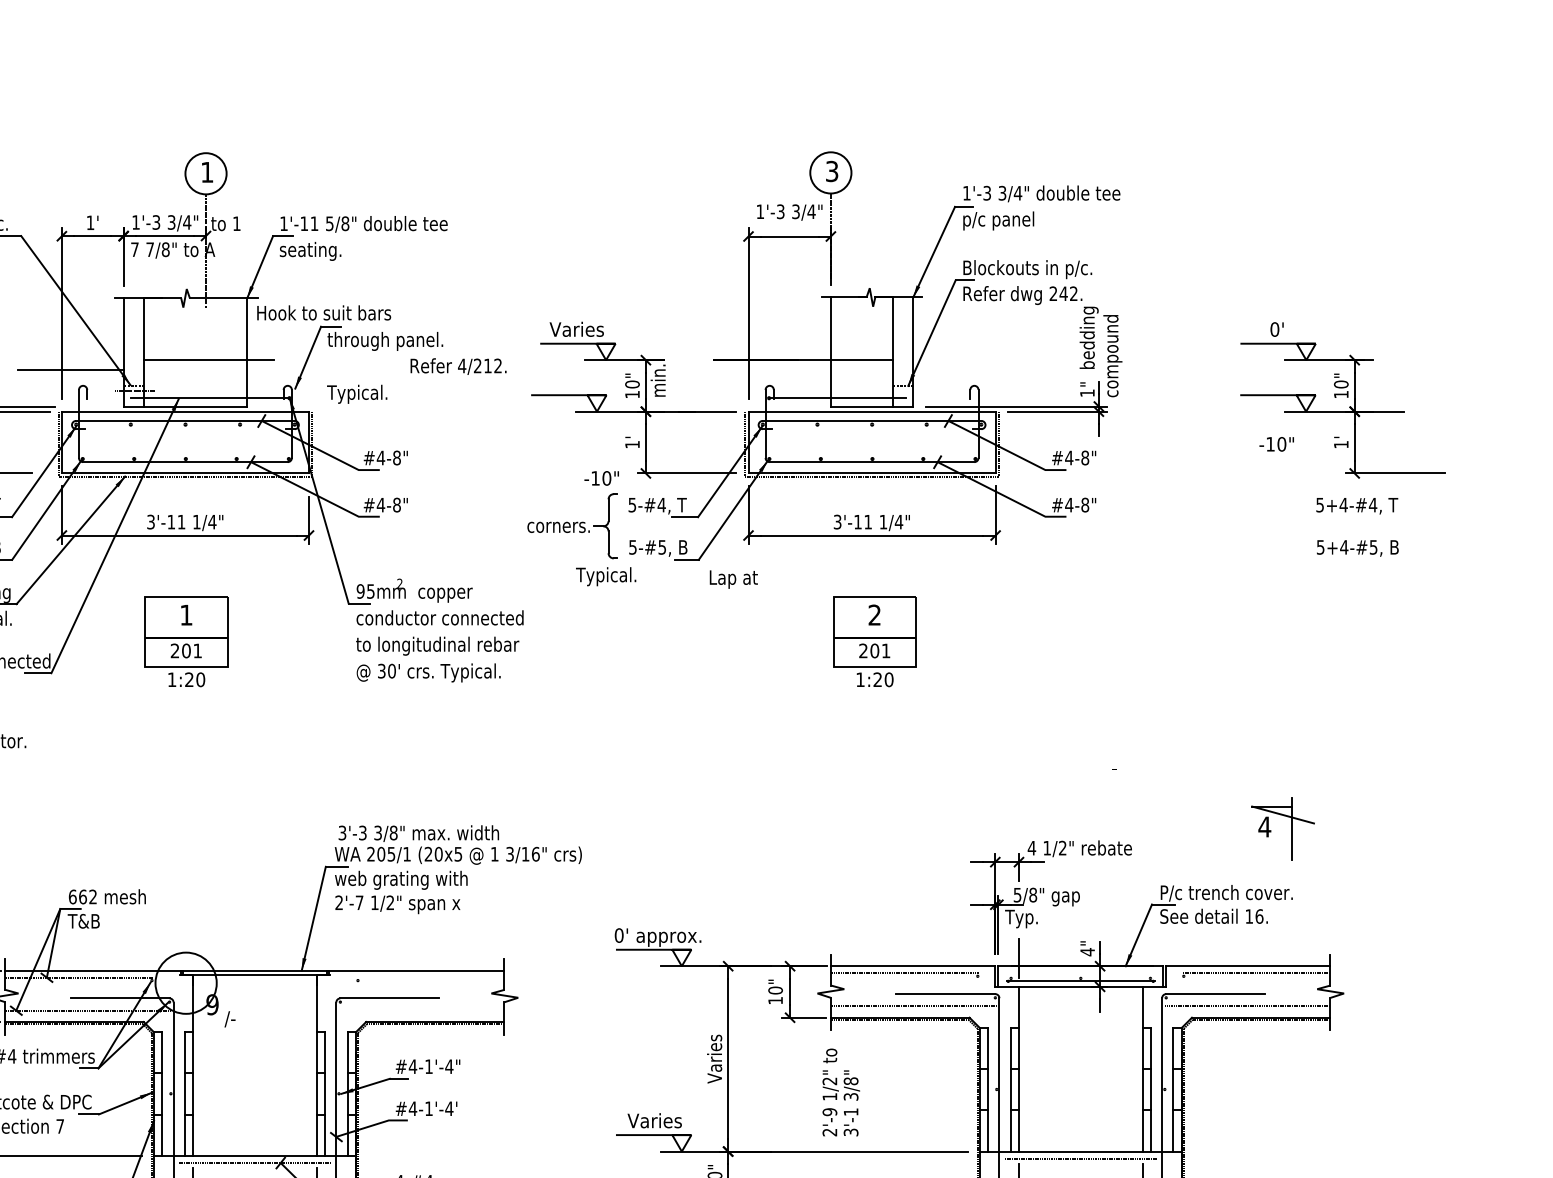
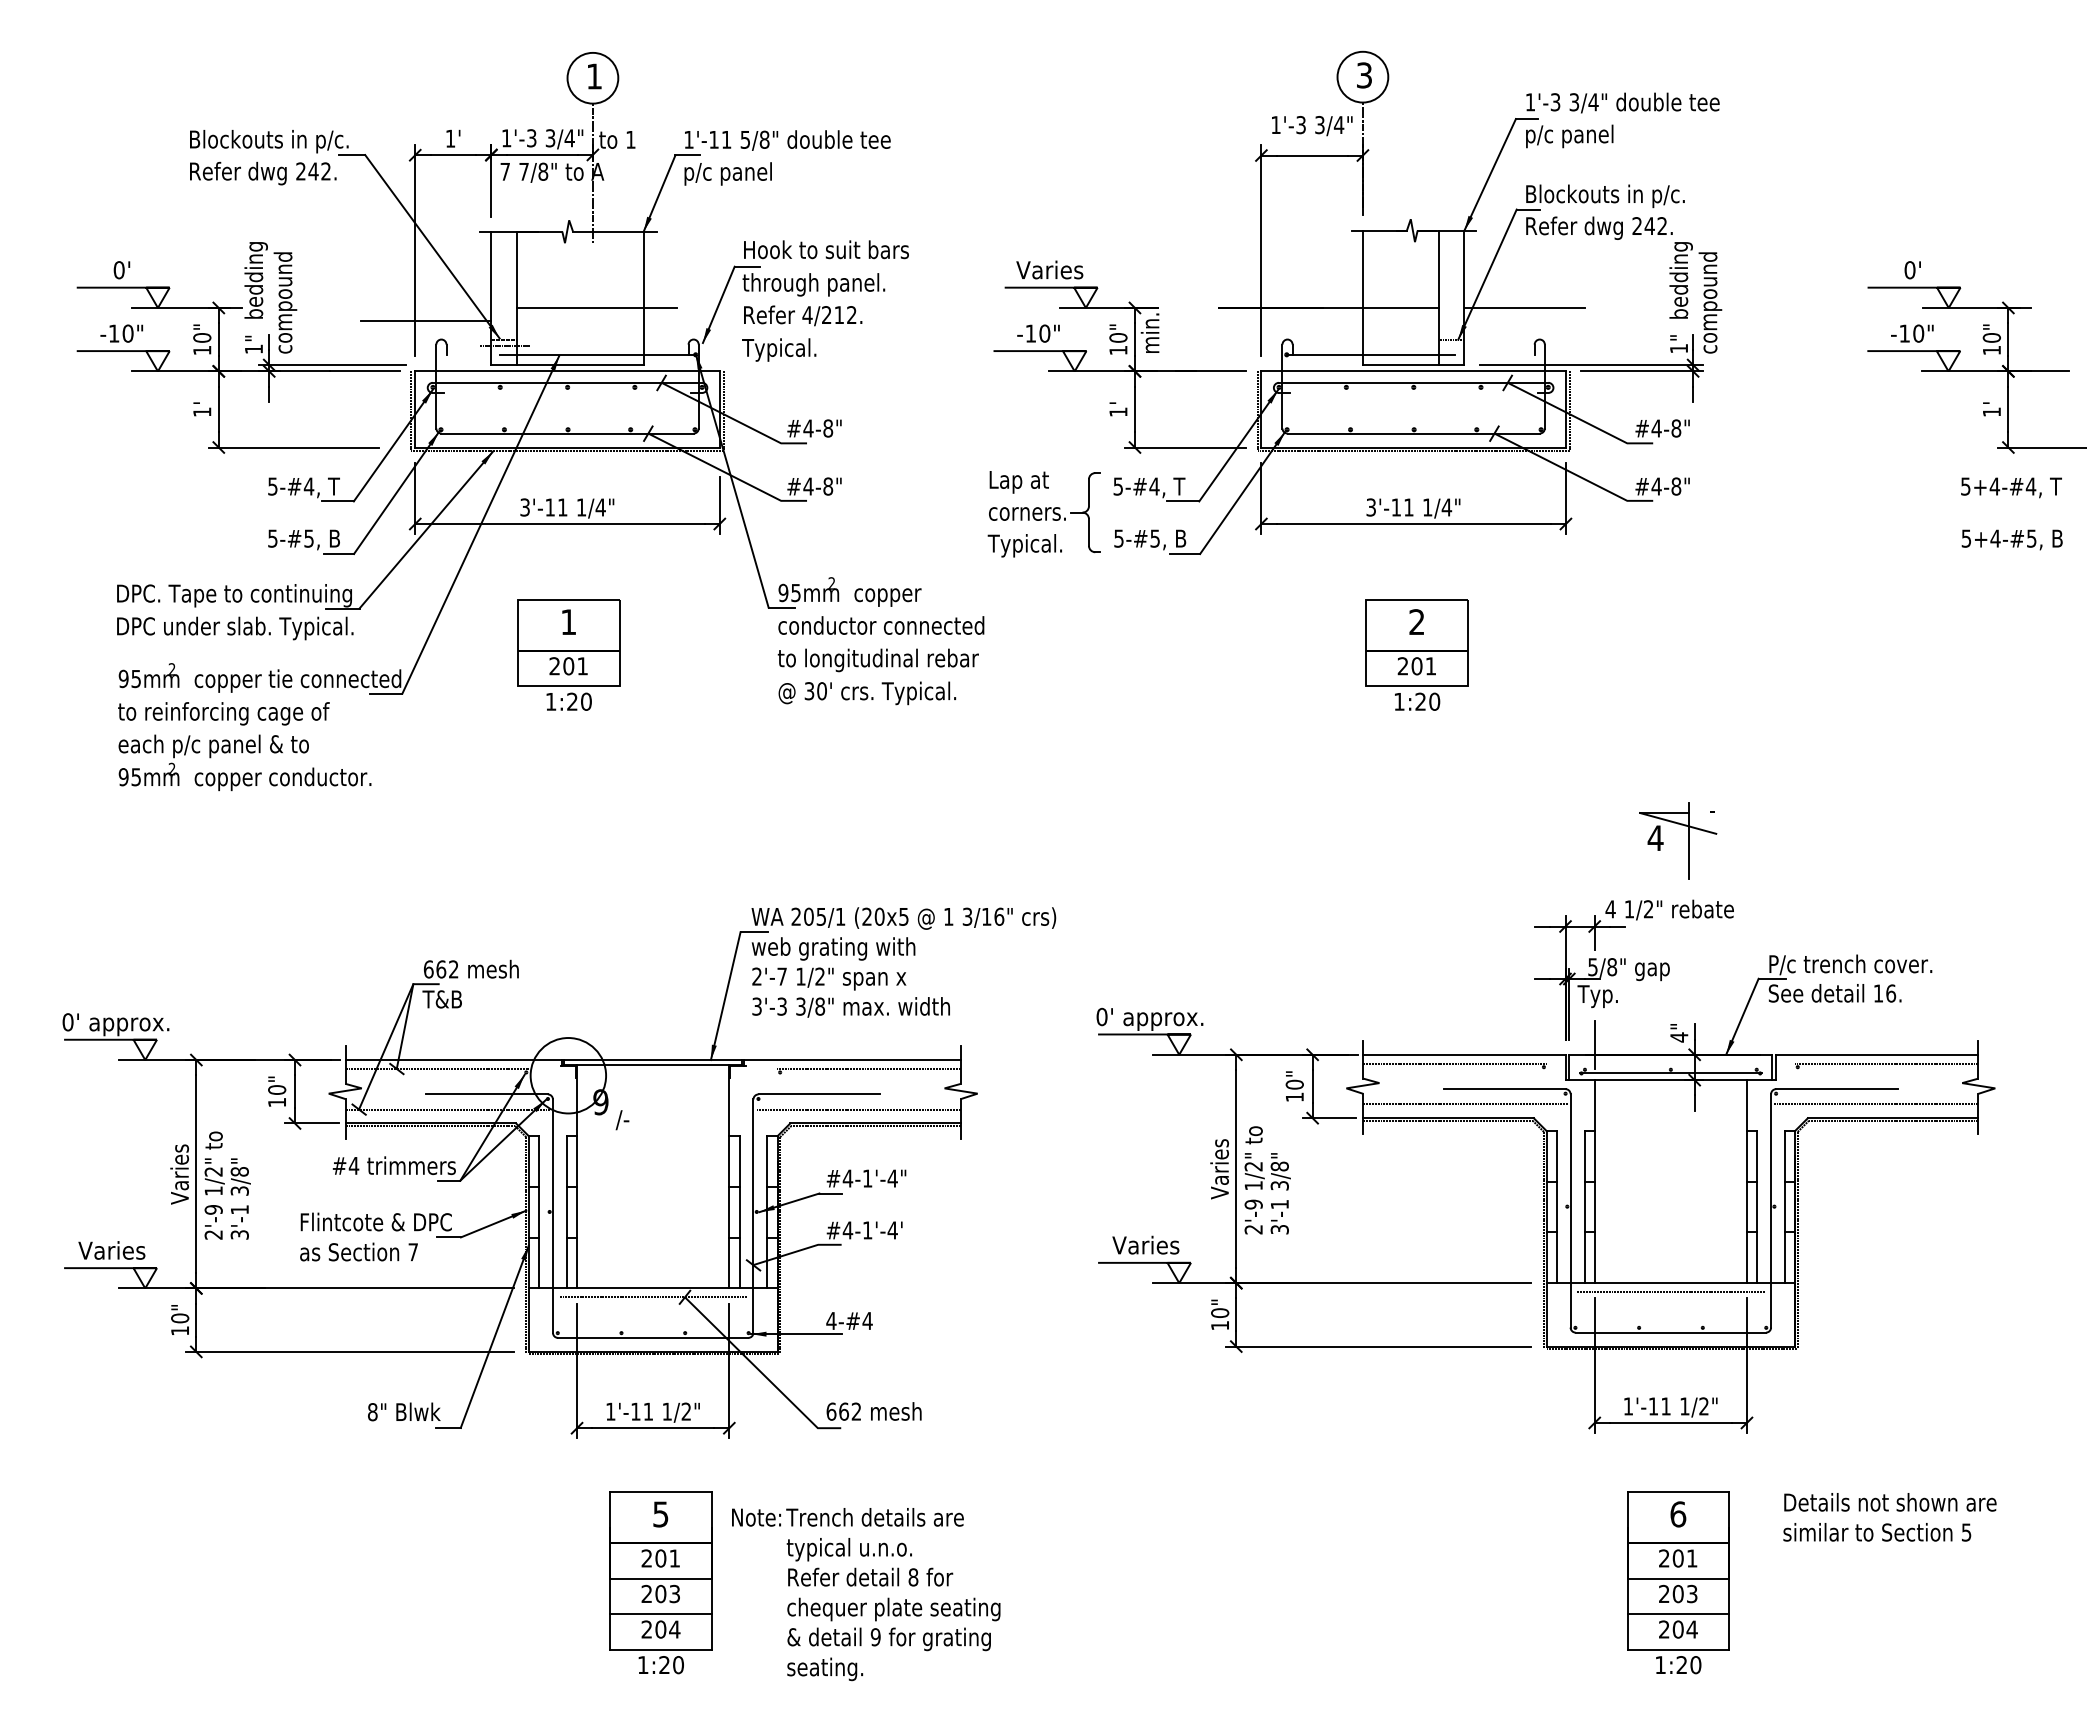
text: (315, 251) -> (727, 173), seating. -> p/c panel
text: (324, 312) -> (826, 249), moved
line: (962, 359) -> (1524, 307), added
text: (458, 366) -> (803, 315), moved
text: (1276, 444) -> (1912, 333), moved
text: (601, 478) -> (1038, 333), moved
text: (605, 576) -> (1024, 545), moved
text: (733, 579) -> (1018, 482), moved
part: (1291, 828) -> (1688, 840), moved
text: (418, 833) -> (850, 1007), moved
line: (429, 977) -> (868, 1068), added
line: (421, 1010) -> (858, 1109), added
text: (841, 1092) -> (1267, 1180), moved

